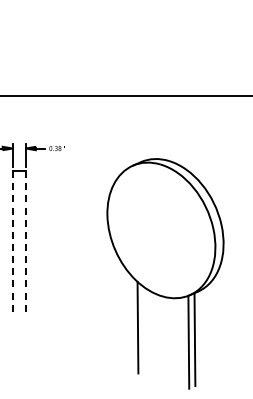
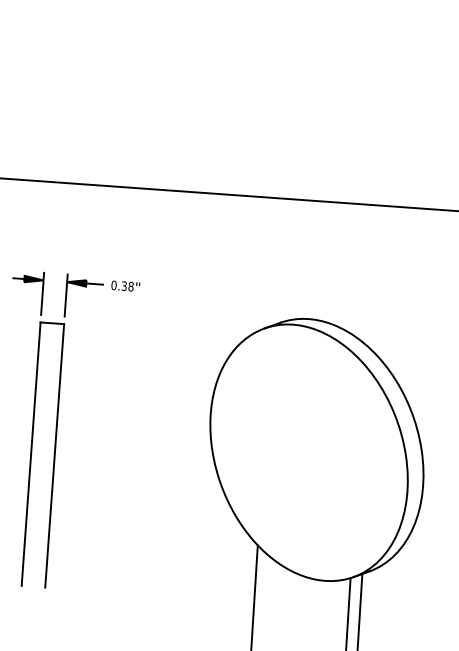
line: (12, 241) -> (30, 453), dashed -> solid
line: (25, 241) -> (54, 455), dashed -> solid

